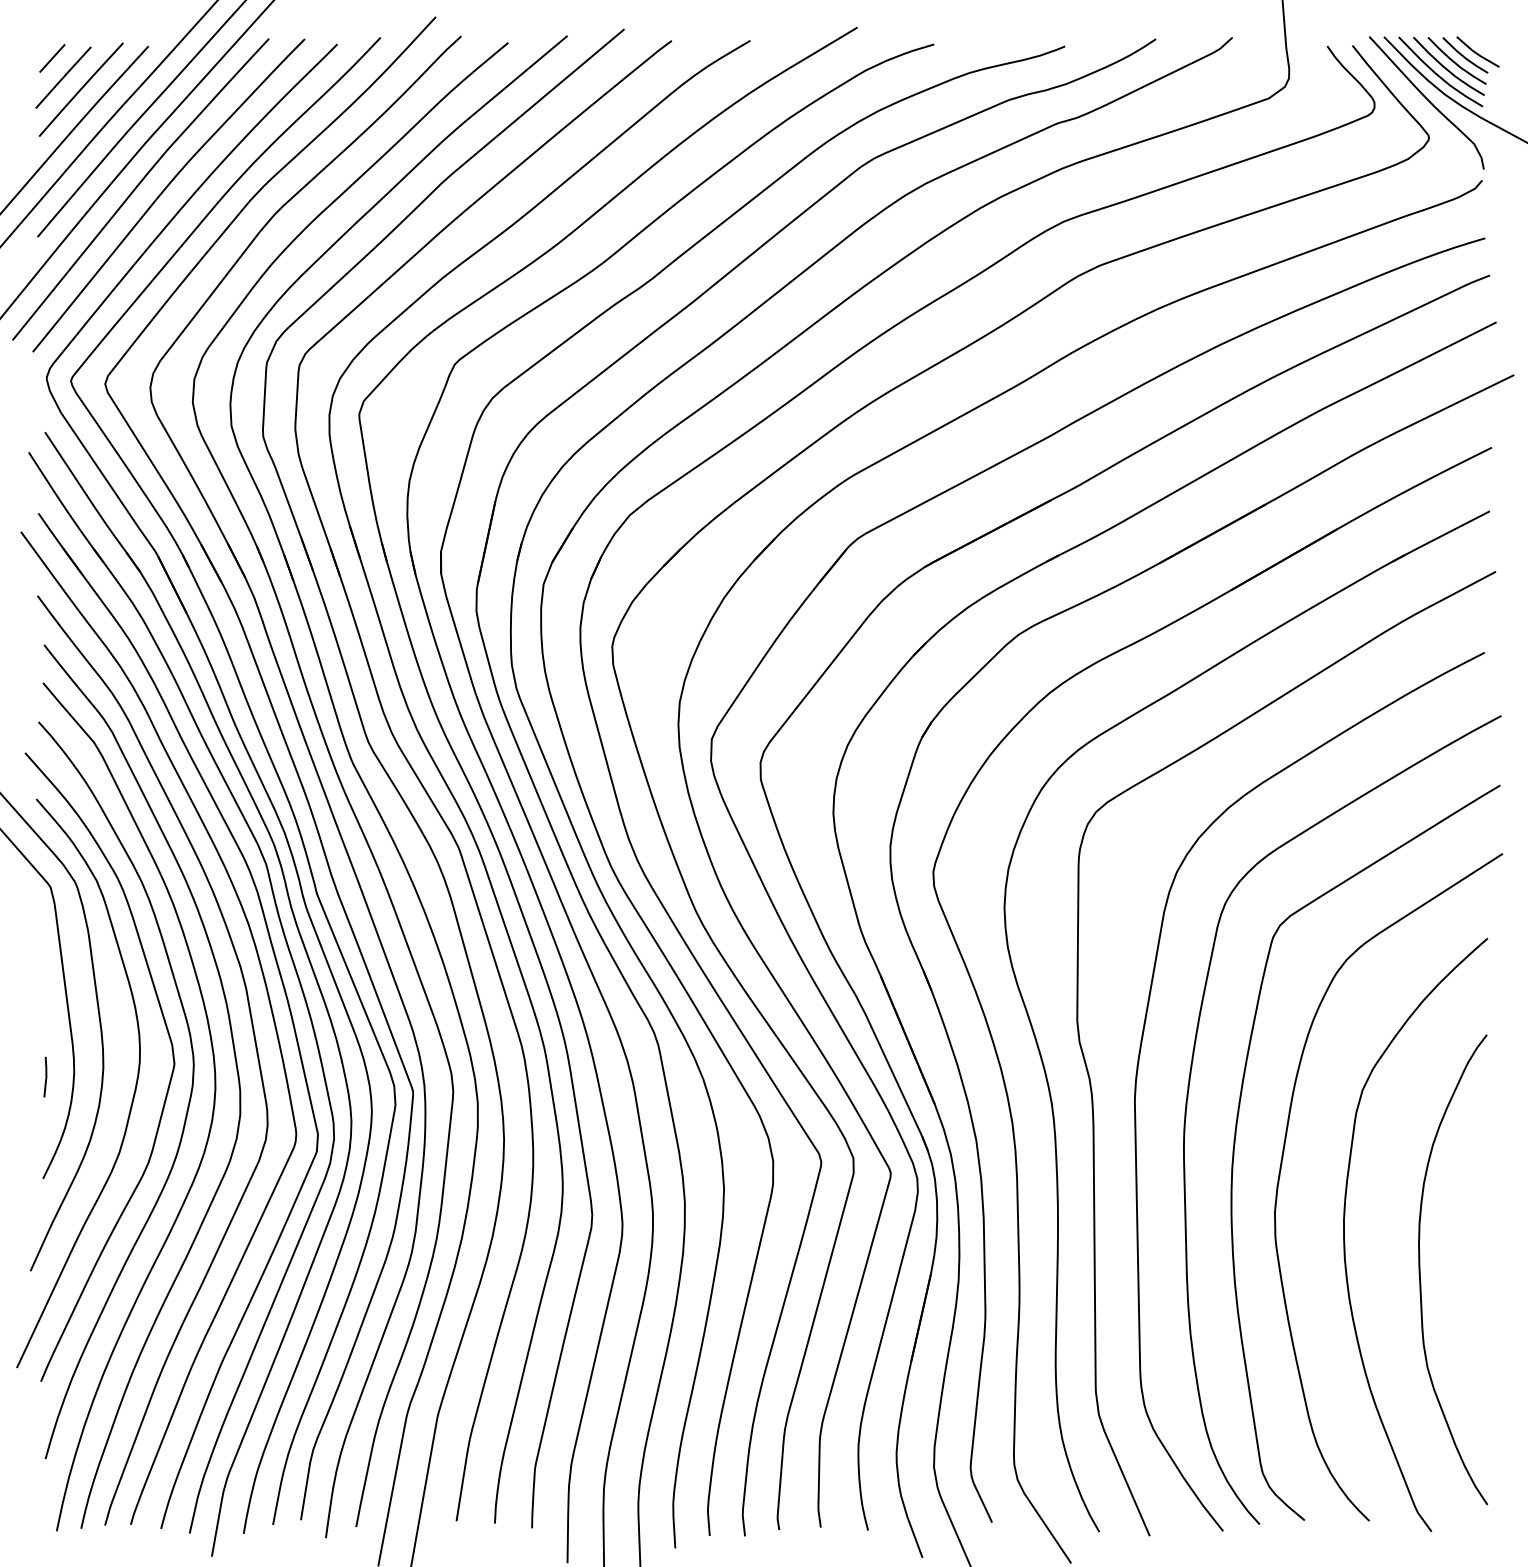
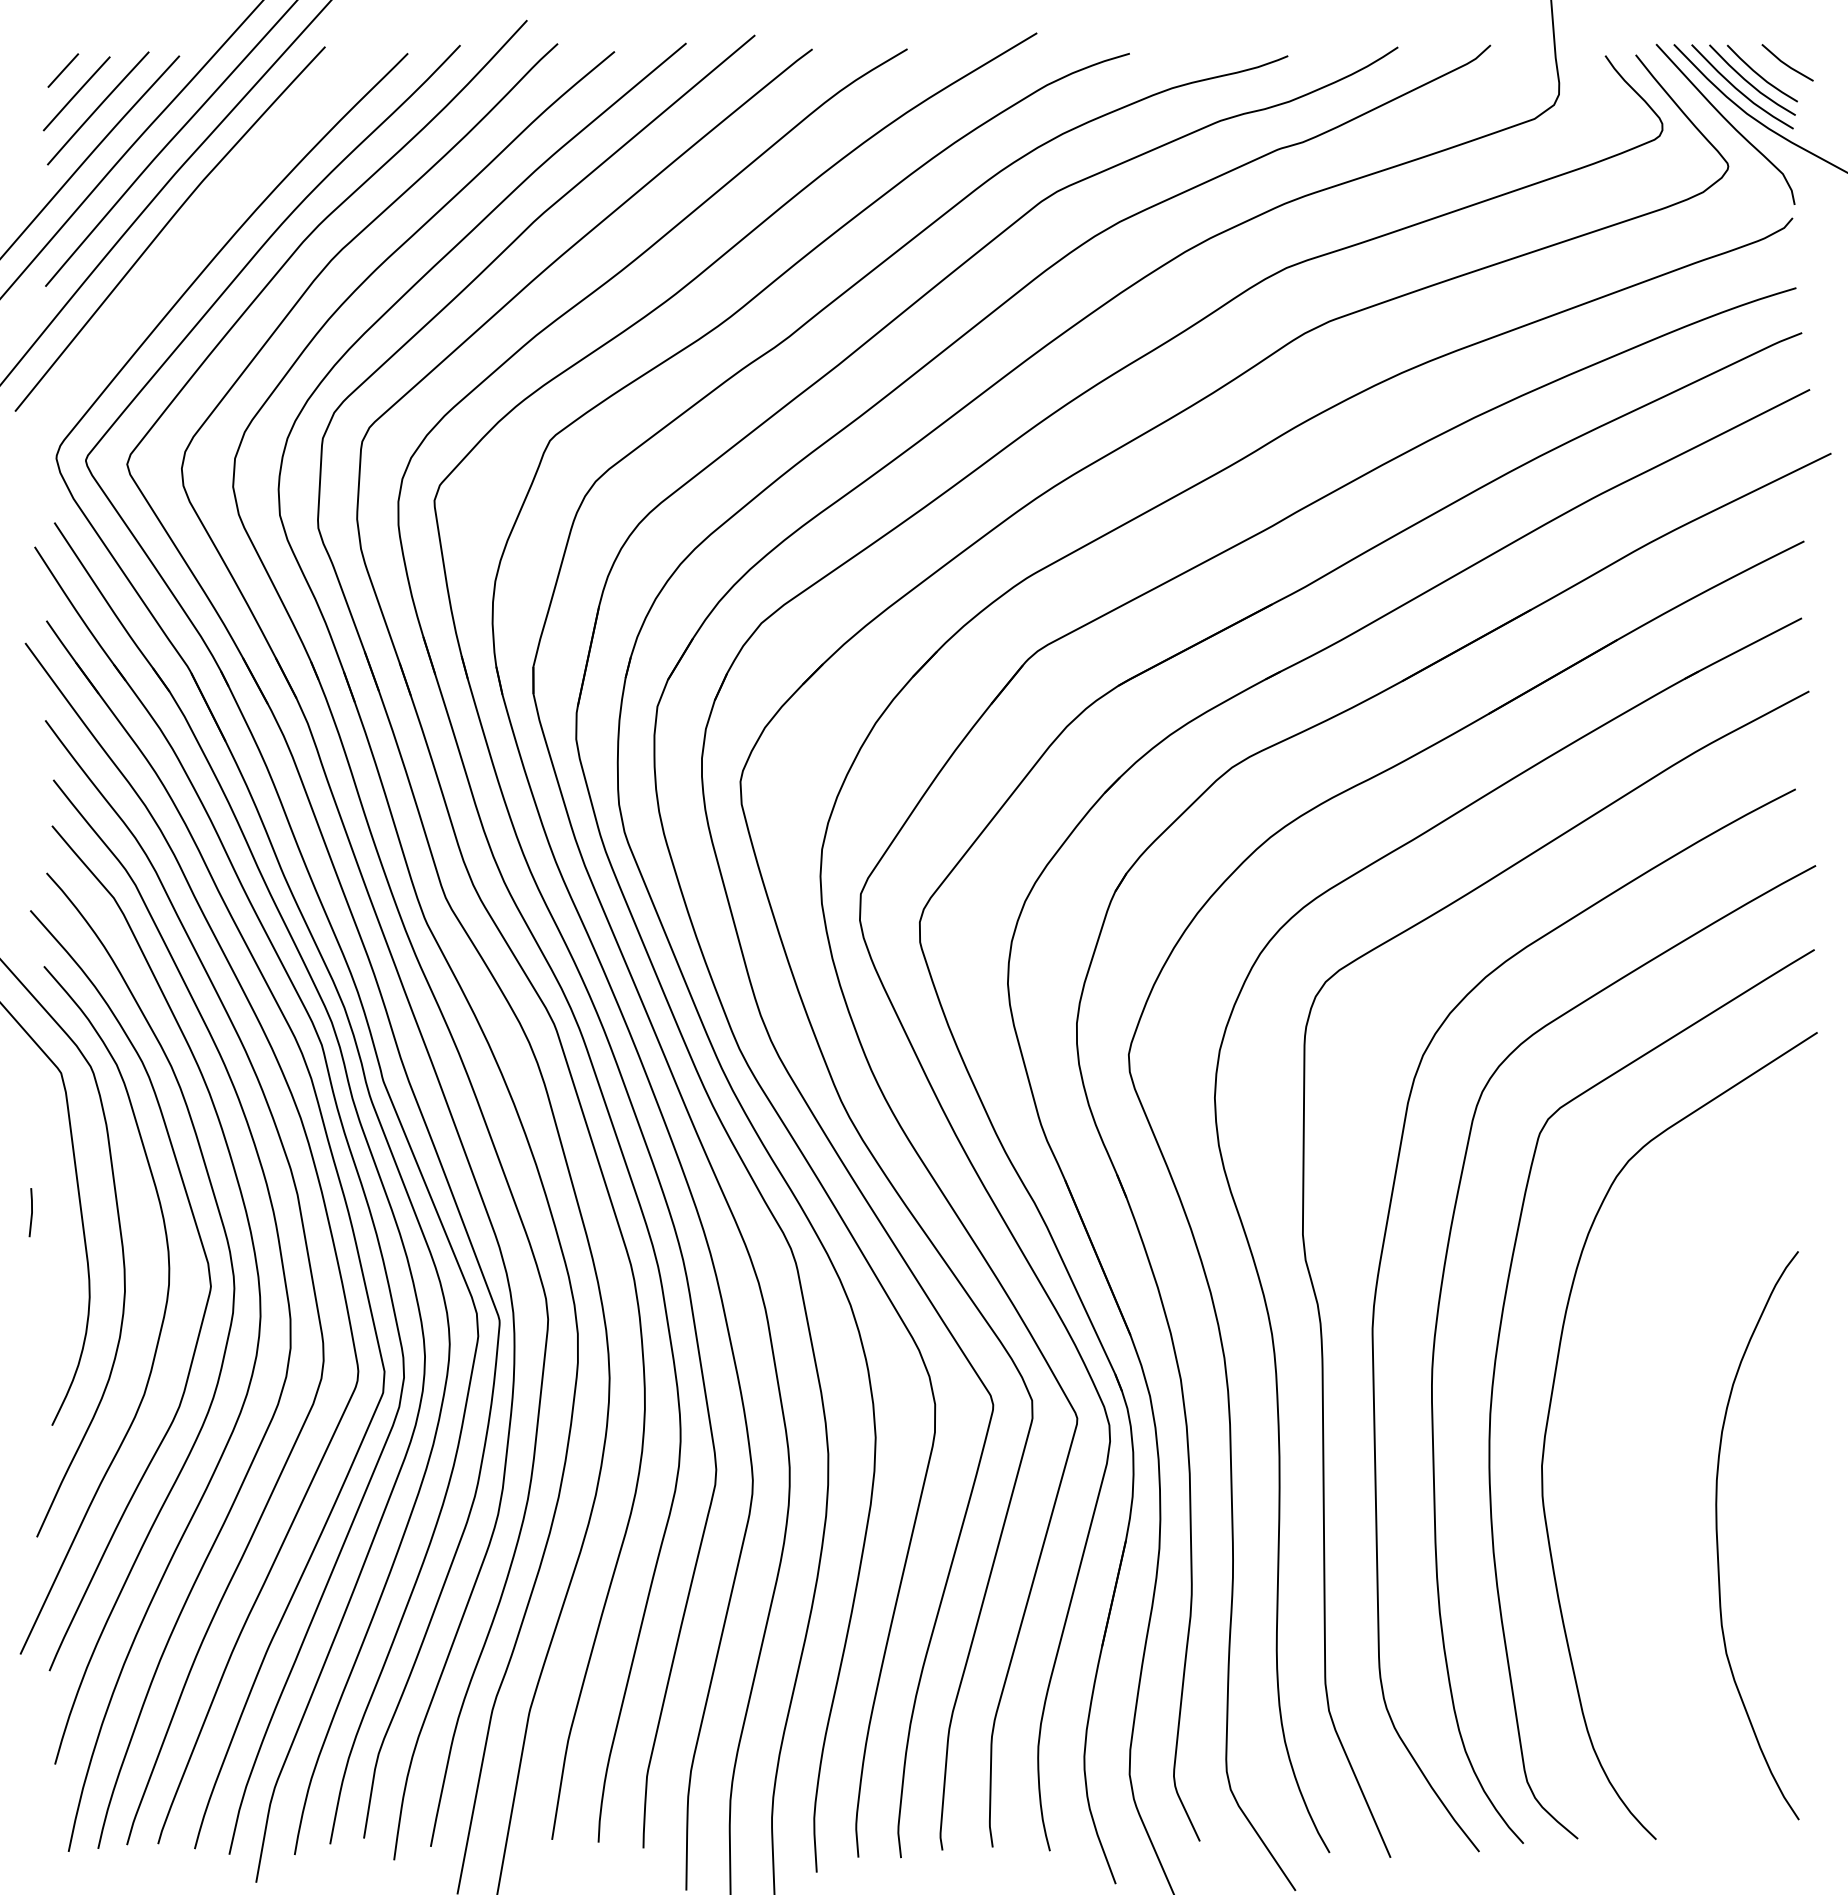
line: (1463, 55) -> (1770, 67), removed
curve: (164, 190) -> (199, 230), removed
line: (45, 1077) -> (31, 1212), moved
curve: (1344, 1234) -> (1626, 1493), removed

